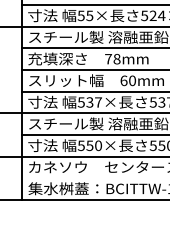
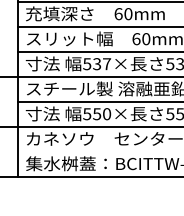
text: (112, 58) -> (123, 13), 78mm -> 60mm

